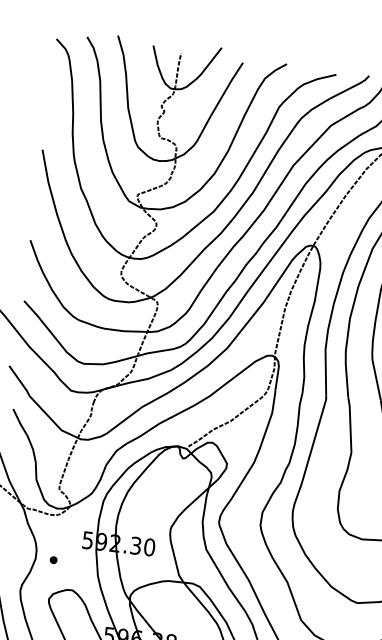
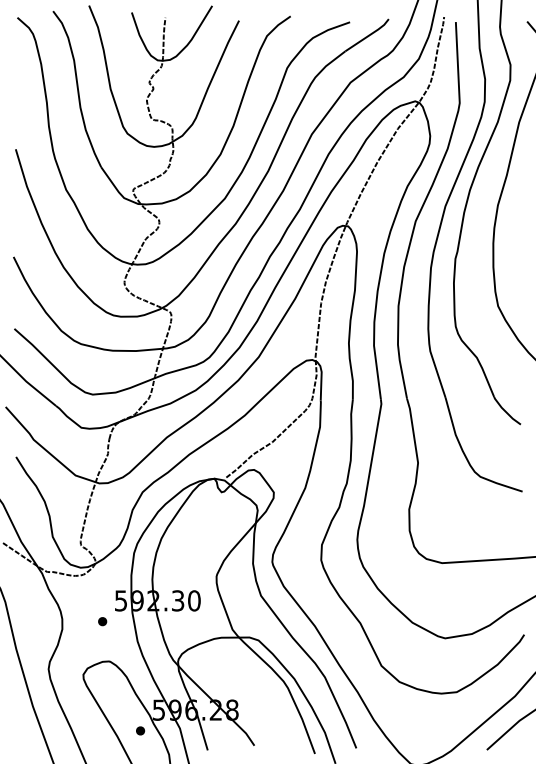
part: (53, 560) -> (102, 621), moved

